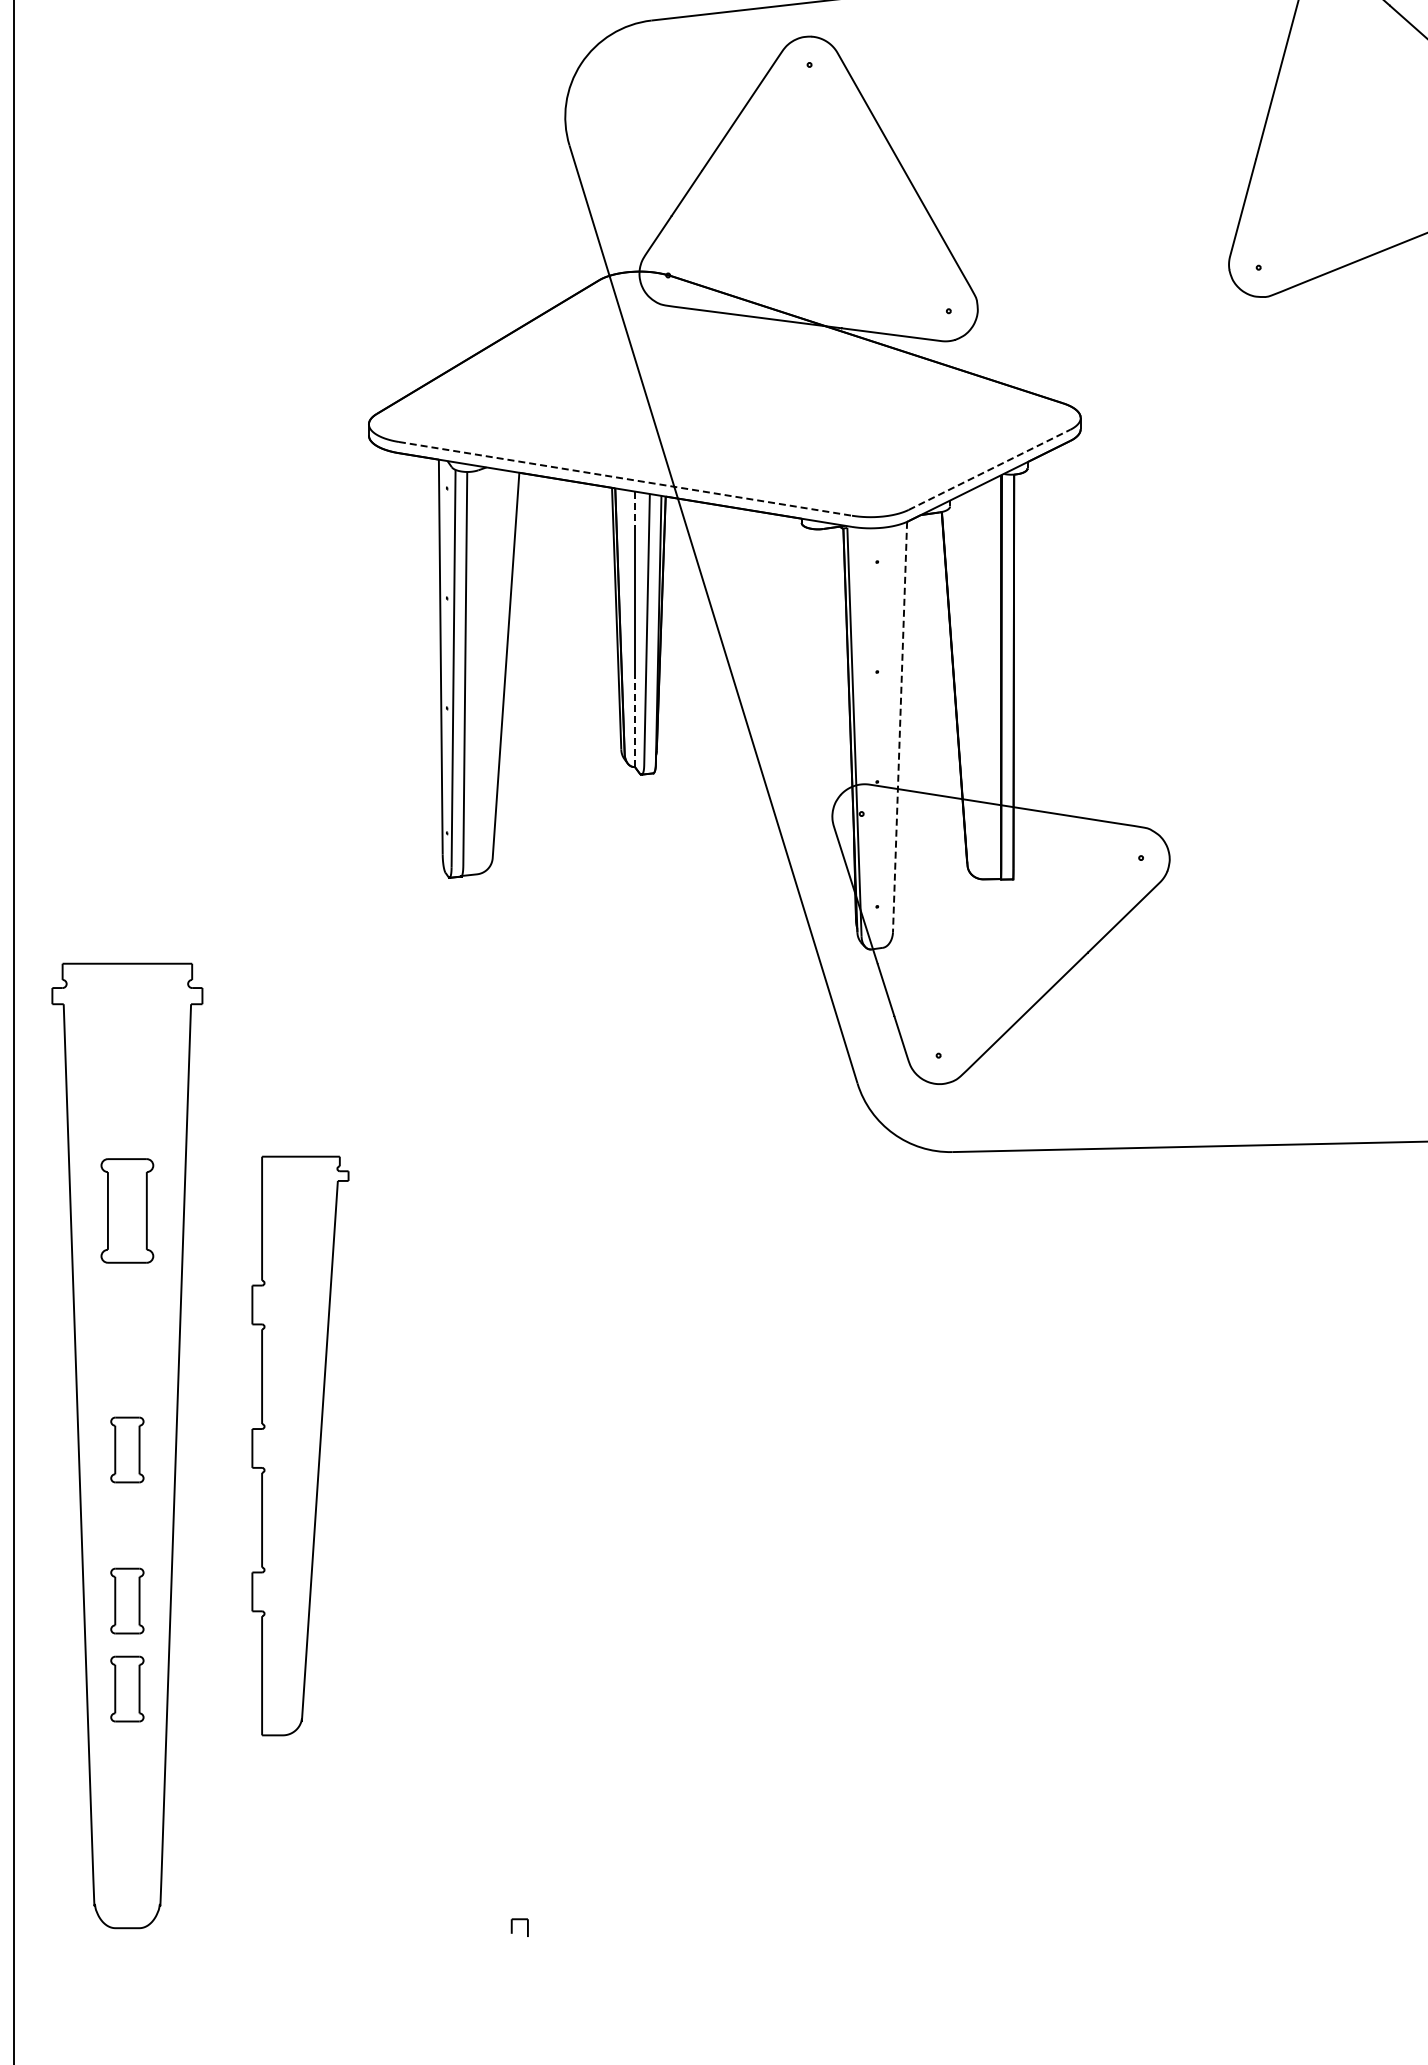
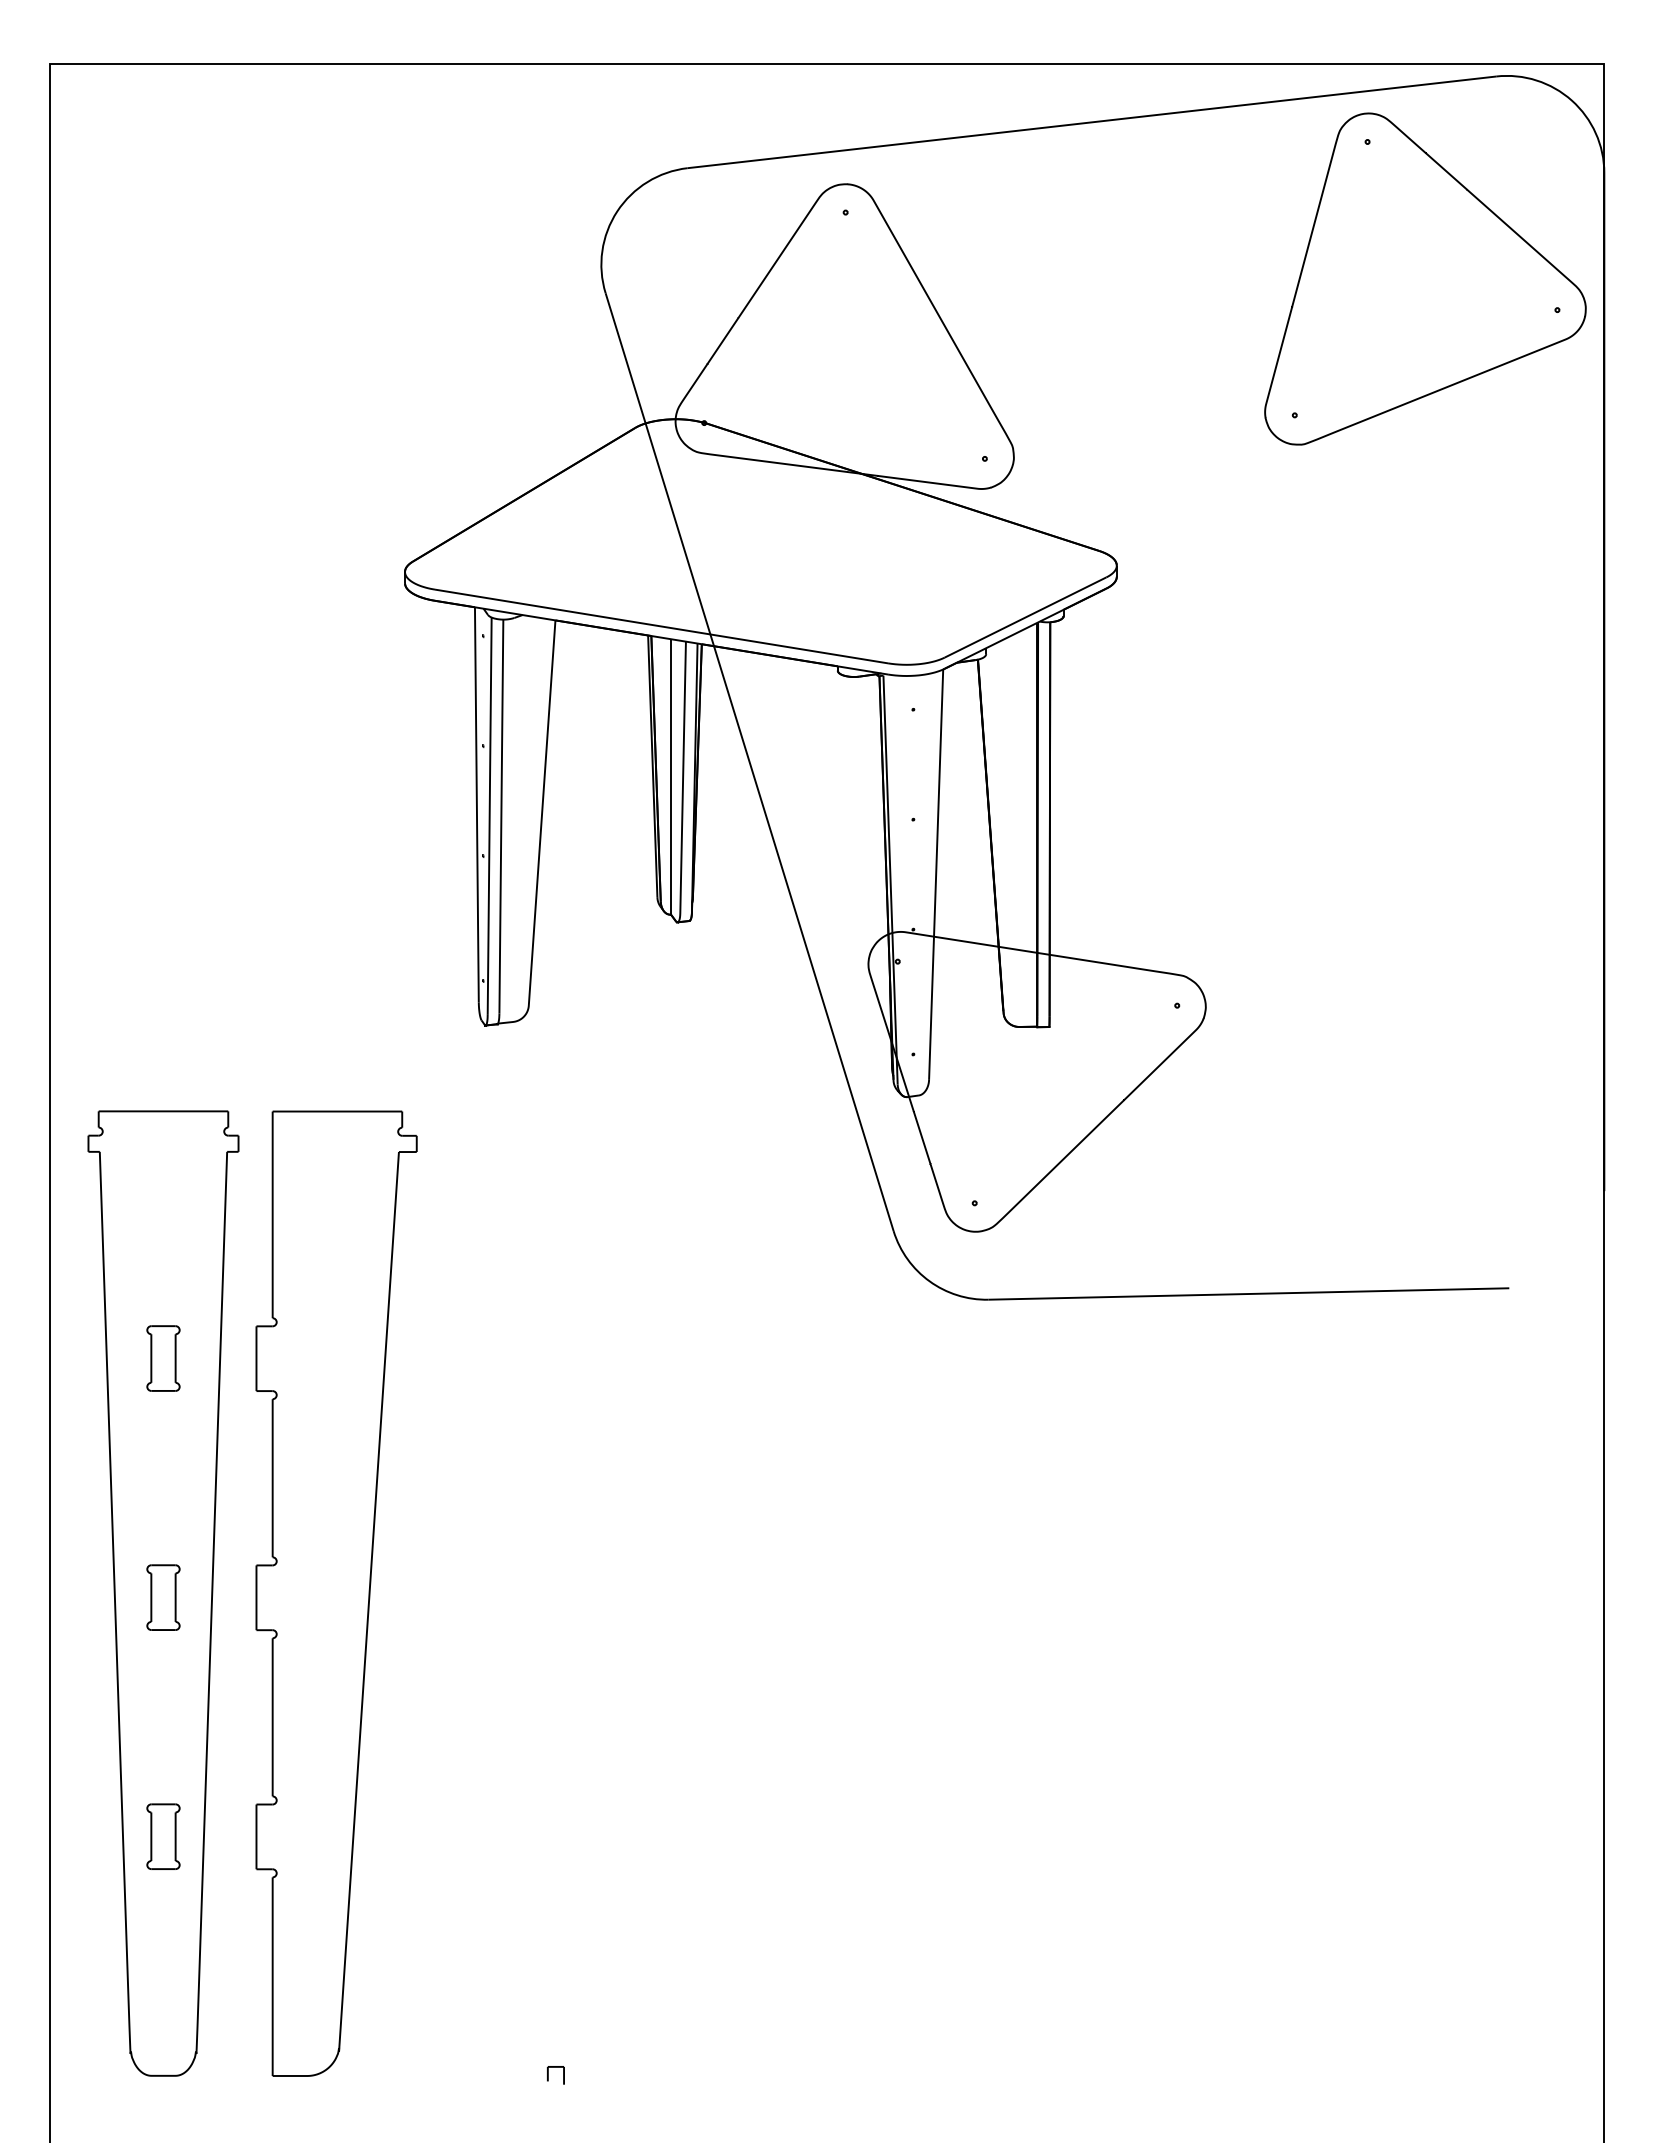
line: (990, 469) -> (1026, 617), dashed -> solid
line: (625, 478) -> (661, 626), dashed -> solid
line: (635, 511) -> (671, 659), dashed -> solid
line: (635, 719) -> (671, 867), dashed -> solid
line: (900, 727) -> (936, 875), dashed -> solid
part: (127, 1210) -> (163, 1358), size x0.62
part: (300, 1445) -> (336, 1593), size x1.67
part: (127, 1600) -> (163, 1748), removed

